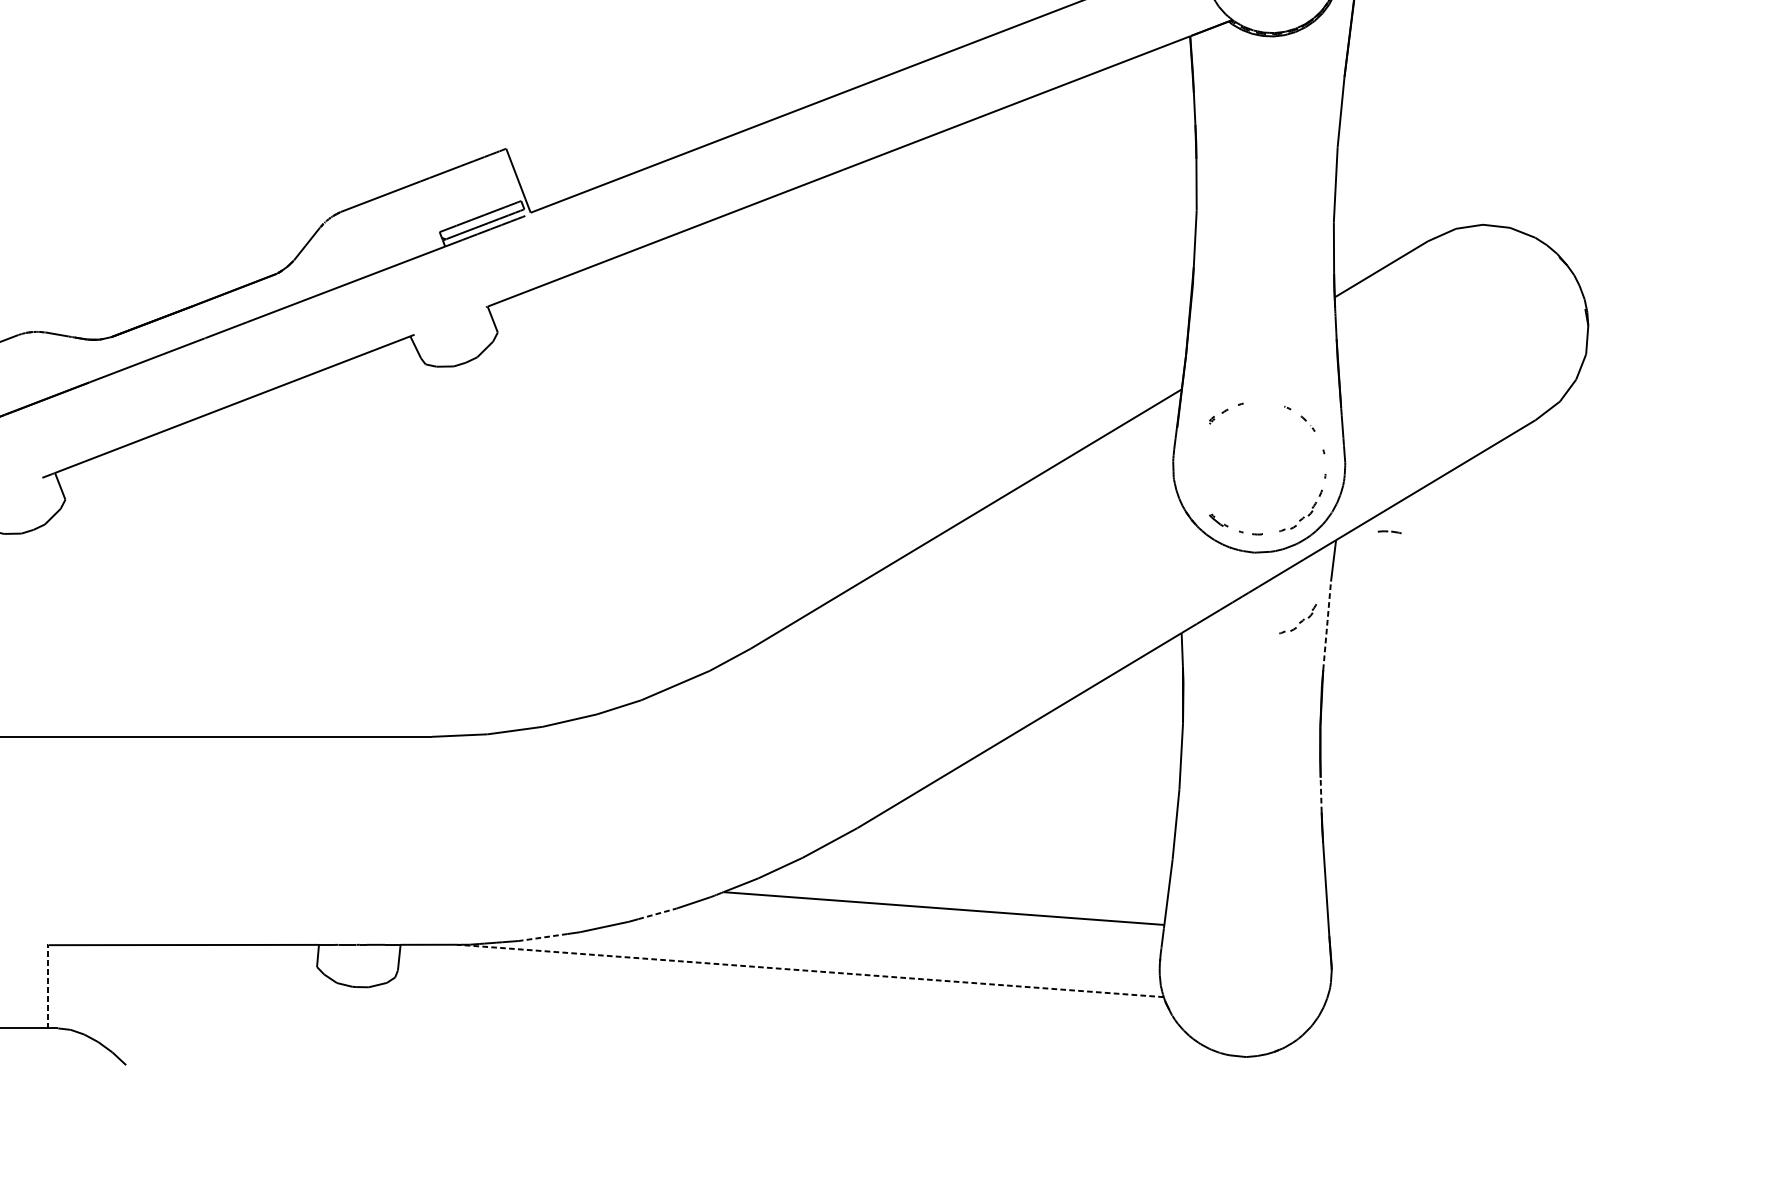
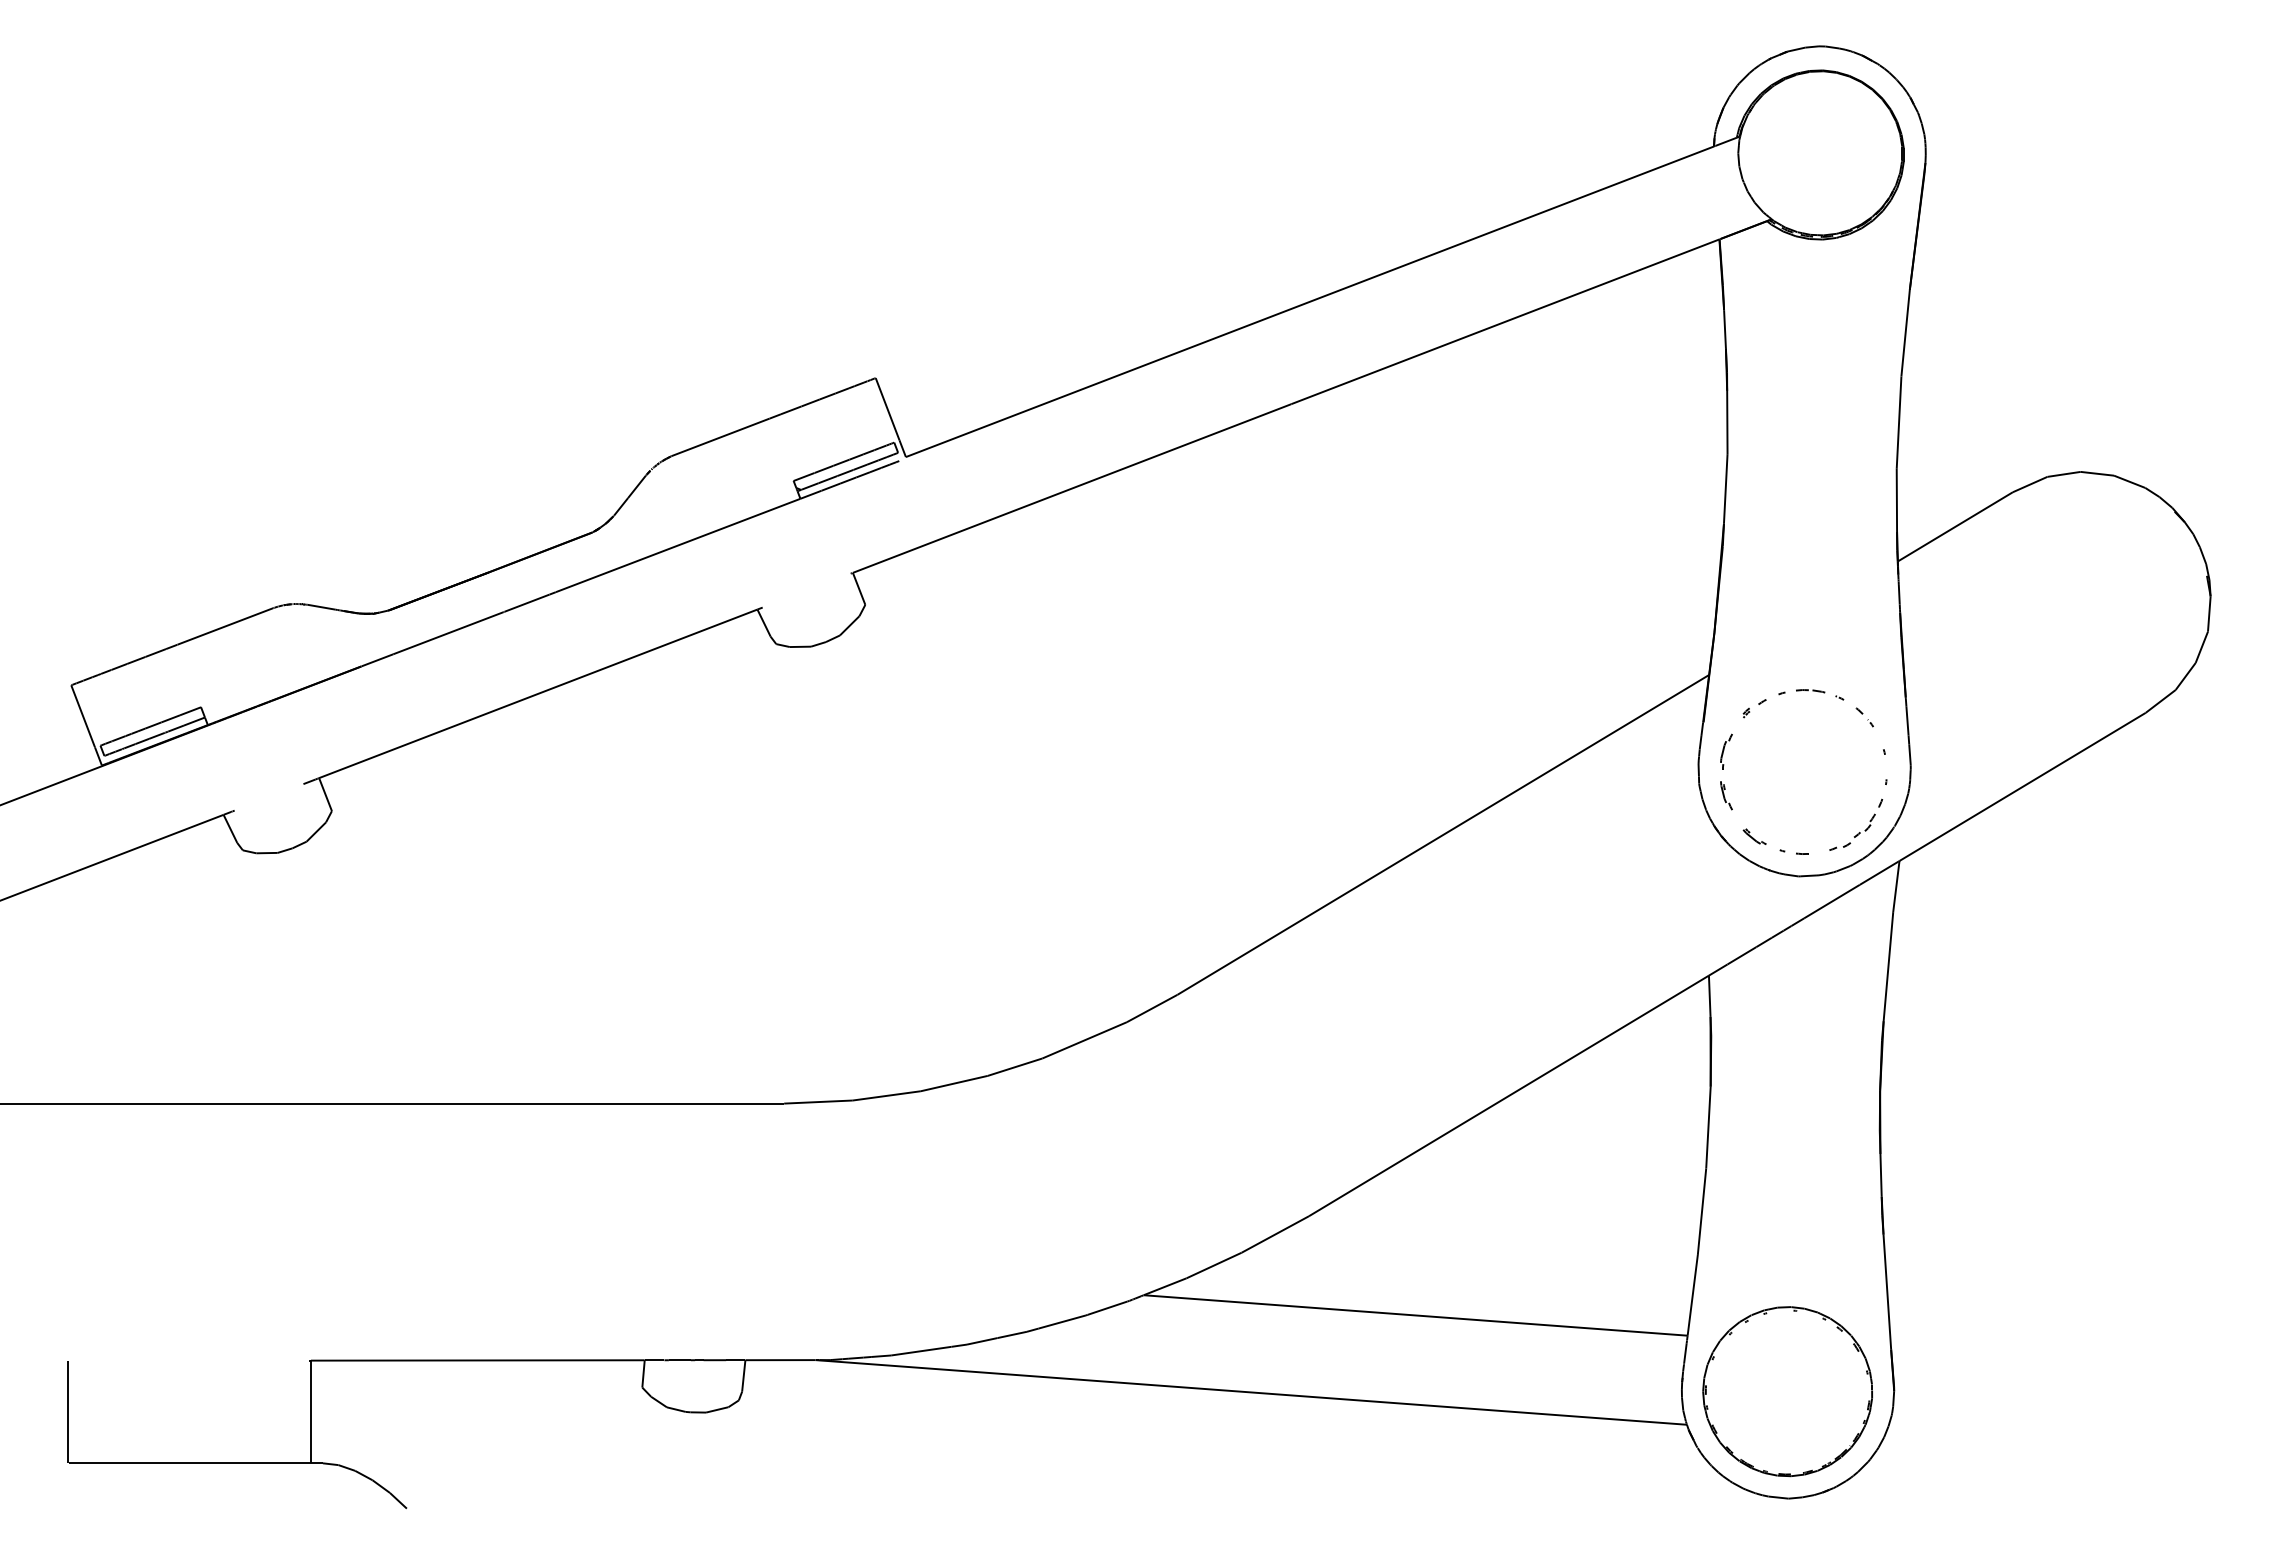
part: (1195, 451) -> (1726, 751), added
part: (1195, 487) -> (1726, 795), added
part: (1389, 532) -> (1810, 691), moved
part: (1298, 618) -> (1852, 957), removed
line: (1327, 625) -> (1888, 966), dashed -> solid
line: (1321, 794) -> (1881, 1174), dashed -> solid
line: (657, 913) -> (1062, 1321), dashed -> solid
line: (542, 937) -> (920, 1351), dashed -> solid
part: (1245, 970) -> (1787, 1391), added
line: (810, 971) -> (1251, 1392), dashed -> solid
line: (48, 986) -> (310, 1411), dashed -> solid

